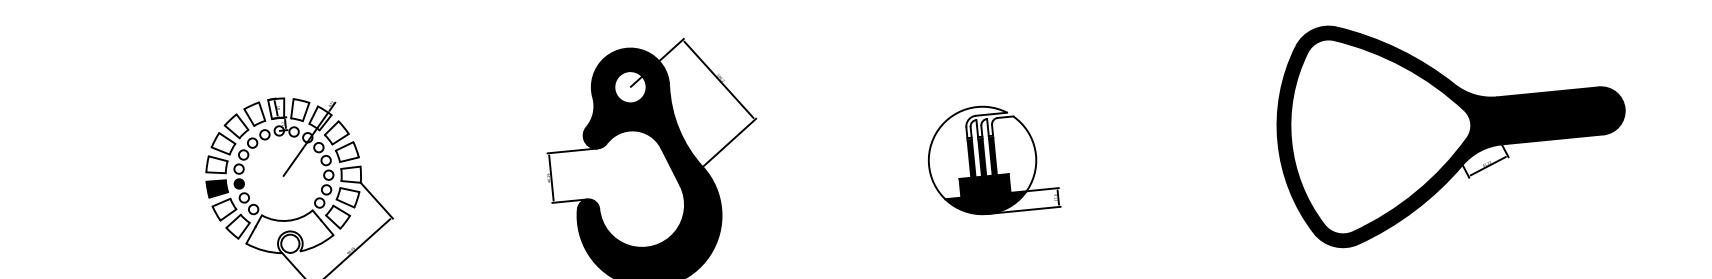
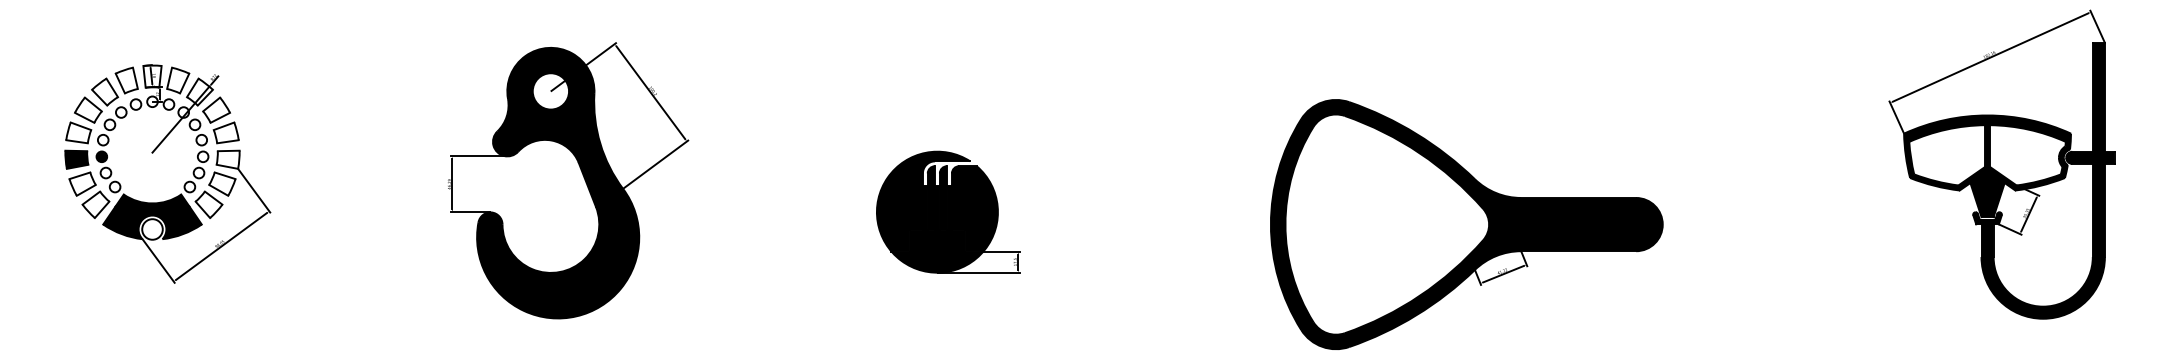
fill: (980, 151) -> (936, 201), added
fill: (289, 232) -> (152, 216), added

